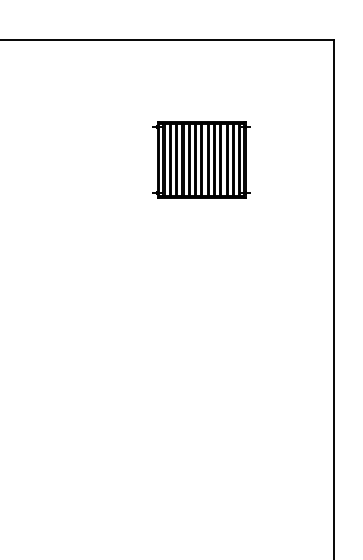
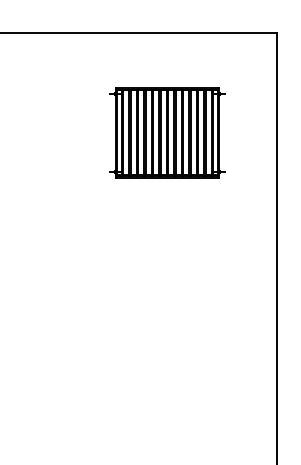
part: (201, 159) -> (167, 132), size x1.43

